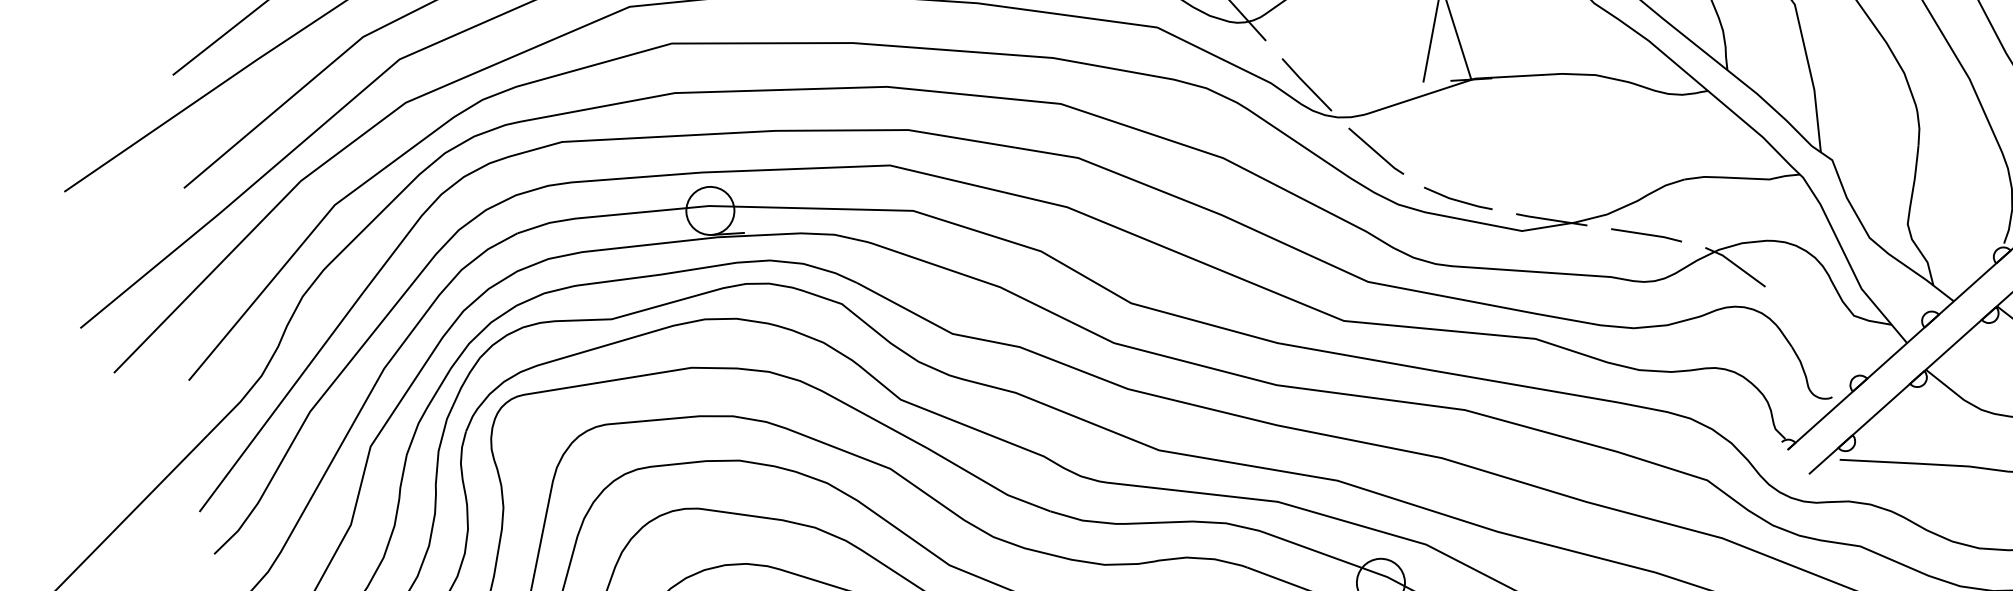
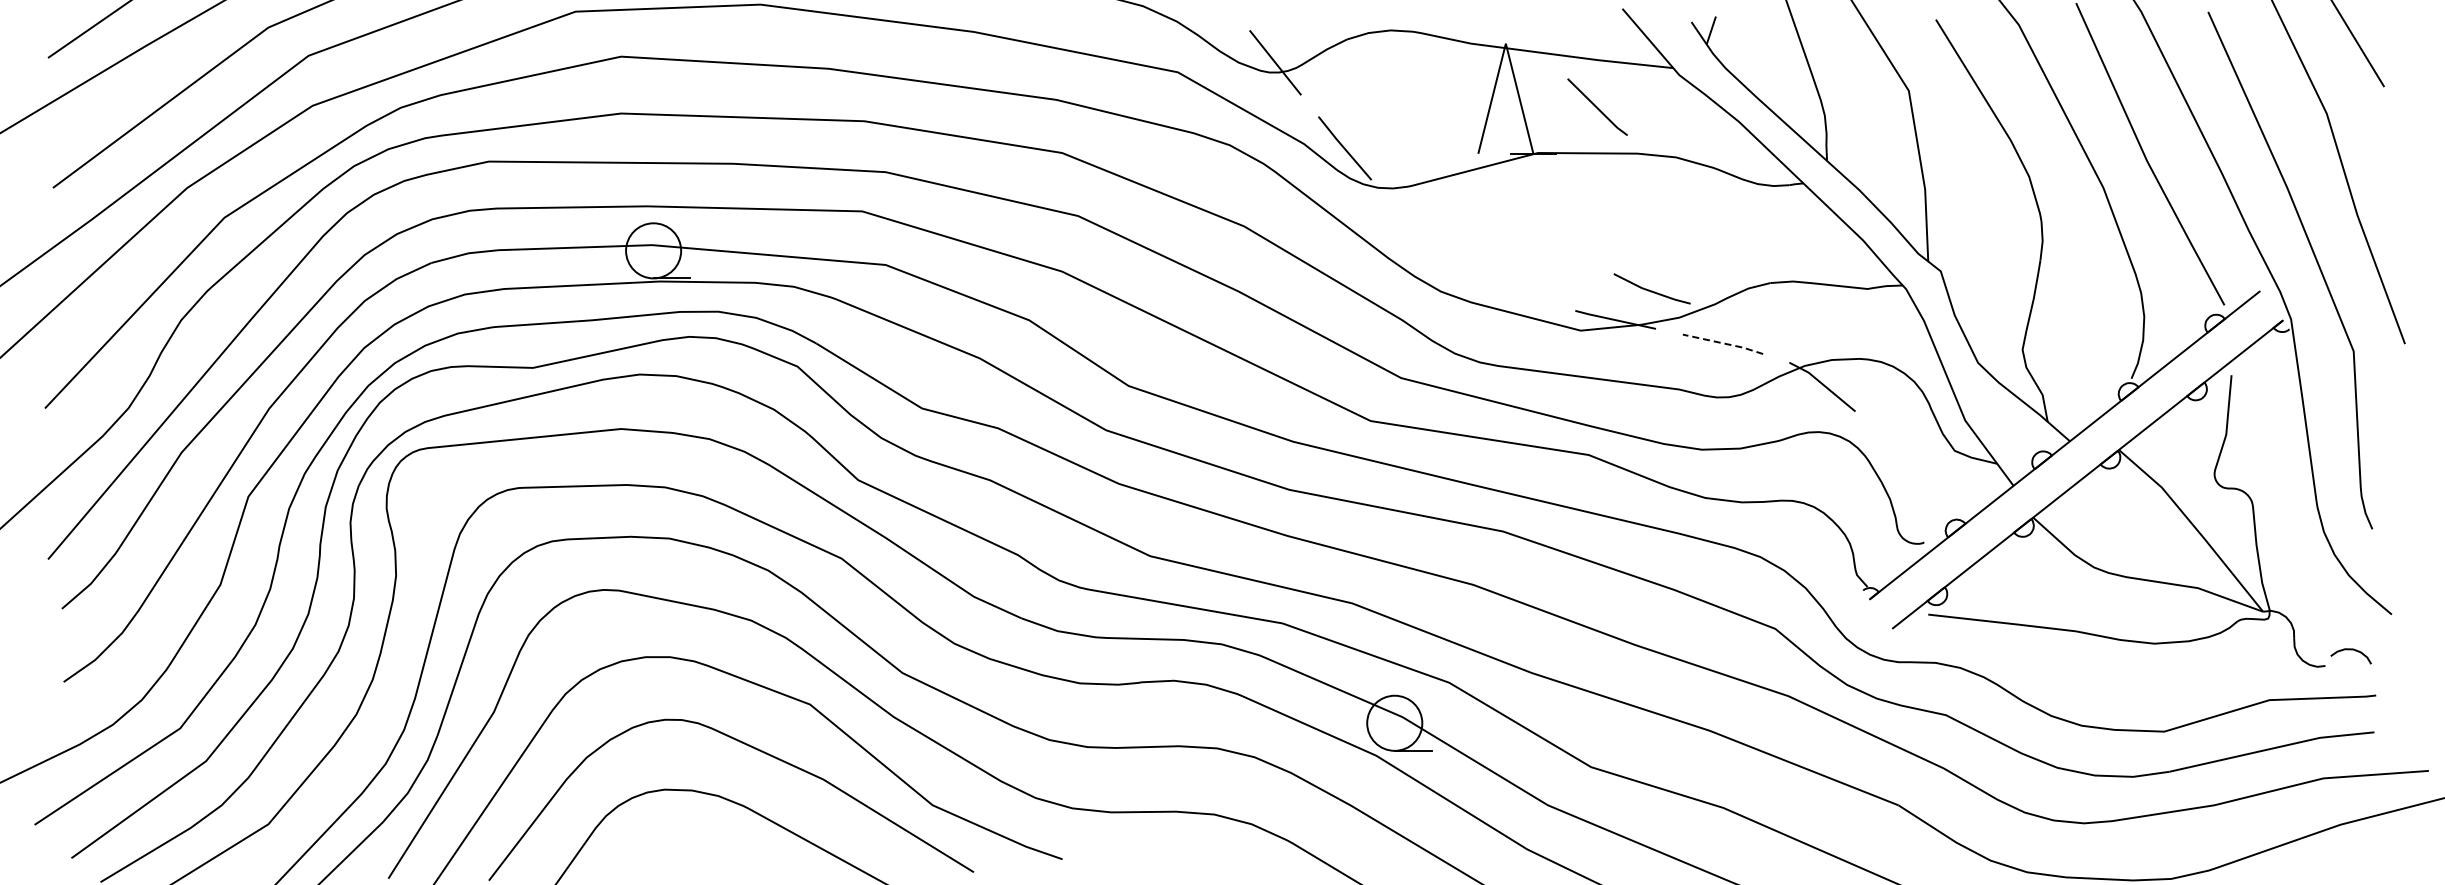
line: (1376, 150) -> (1597, 106), moved
line: (1457, 199) -> (1651, 290), moved
line: (1646, 234) -> (1723, 343), solid -> dashed

